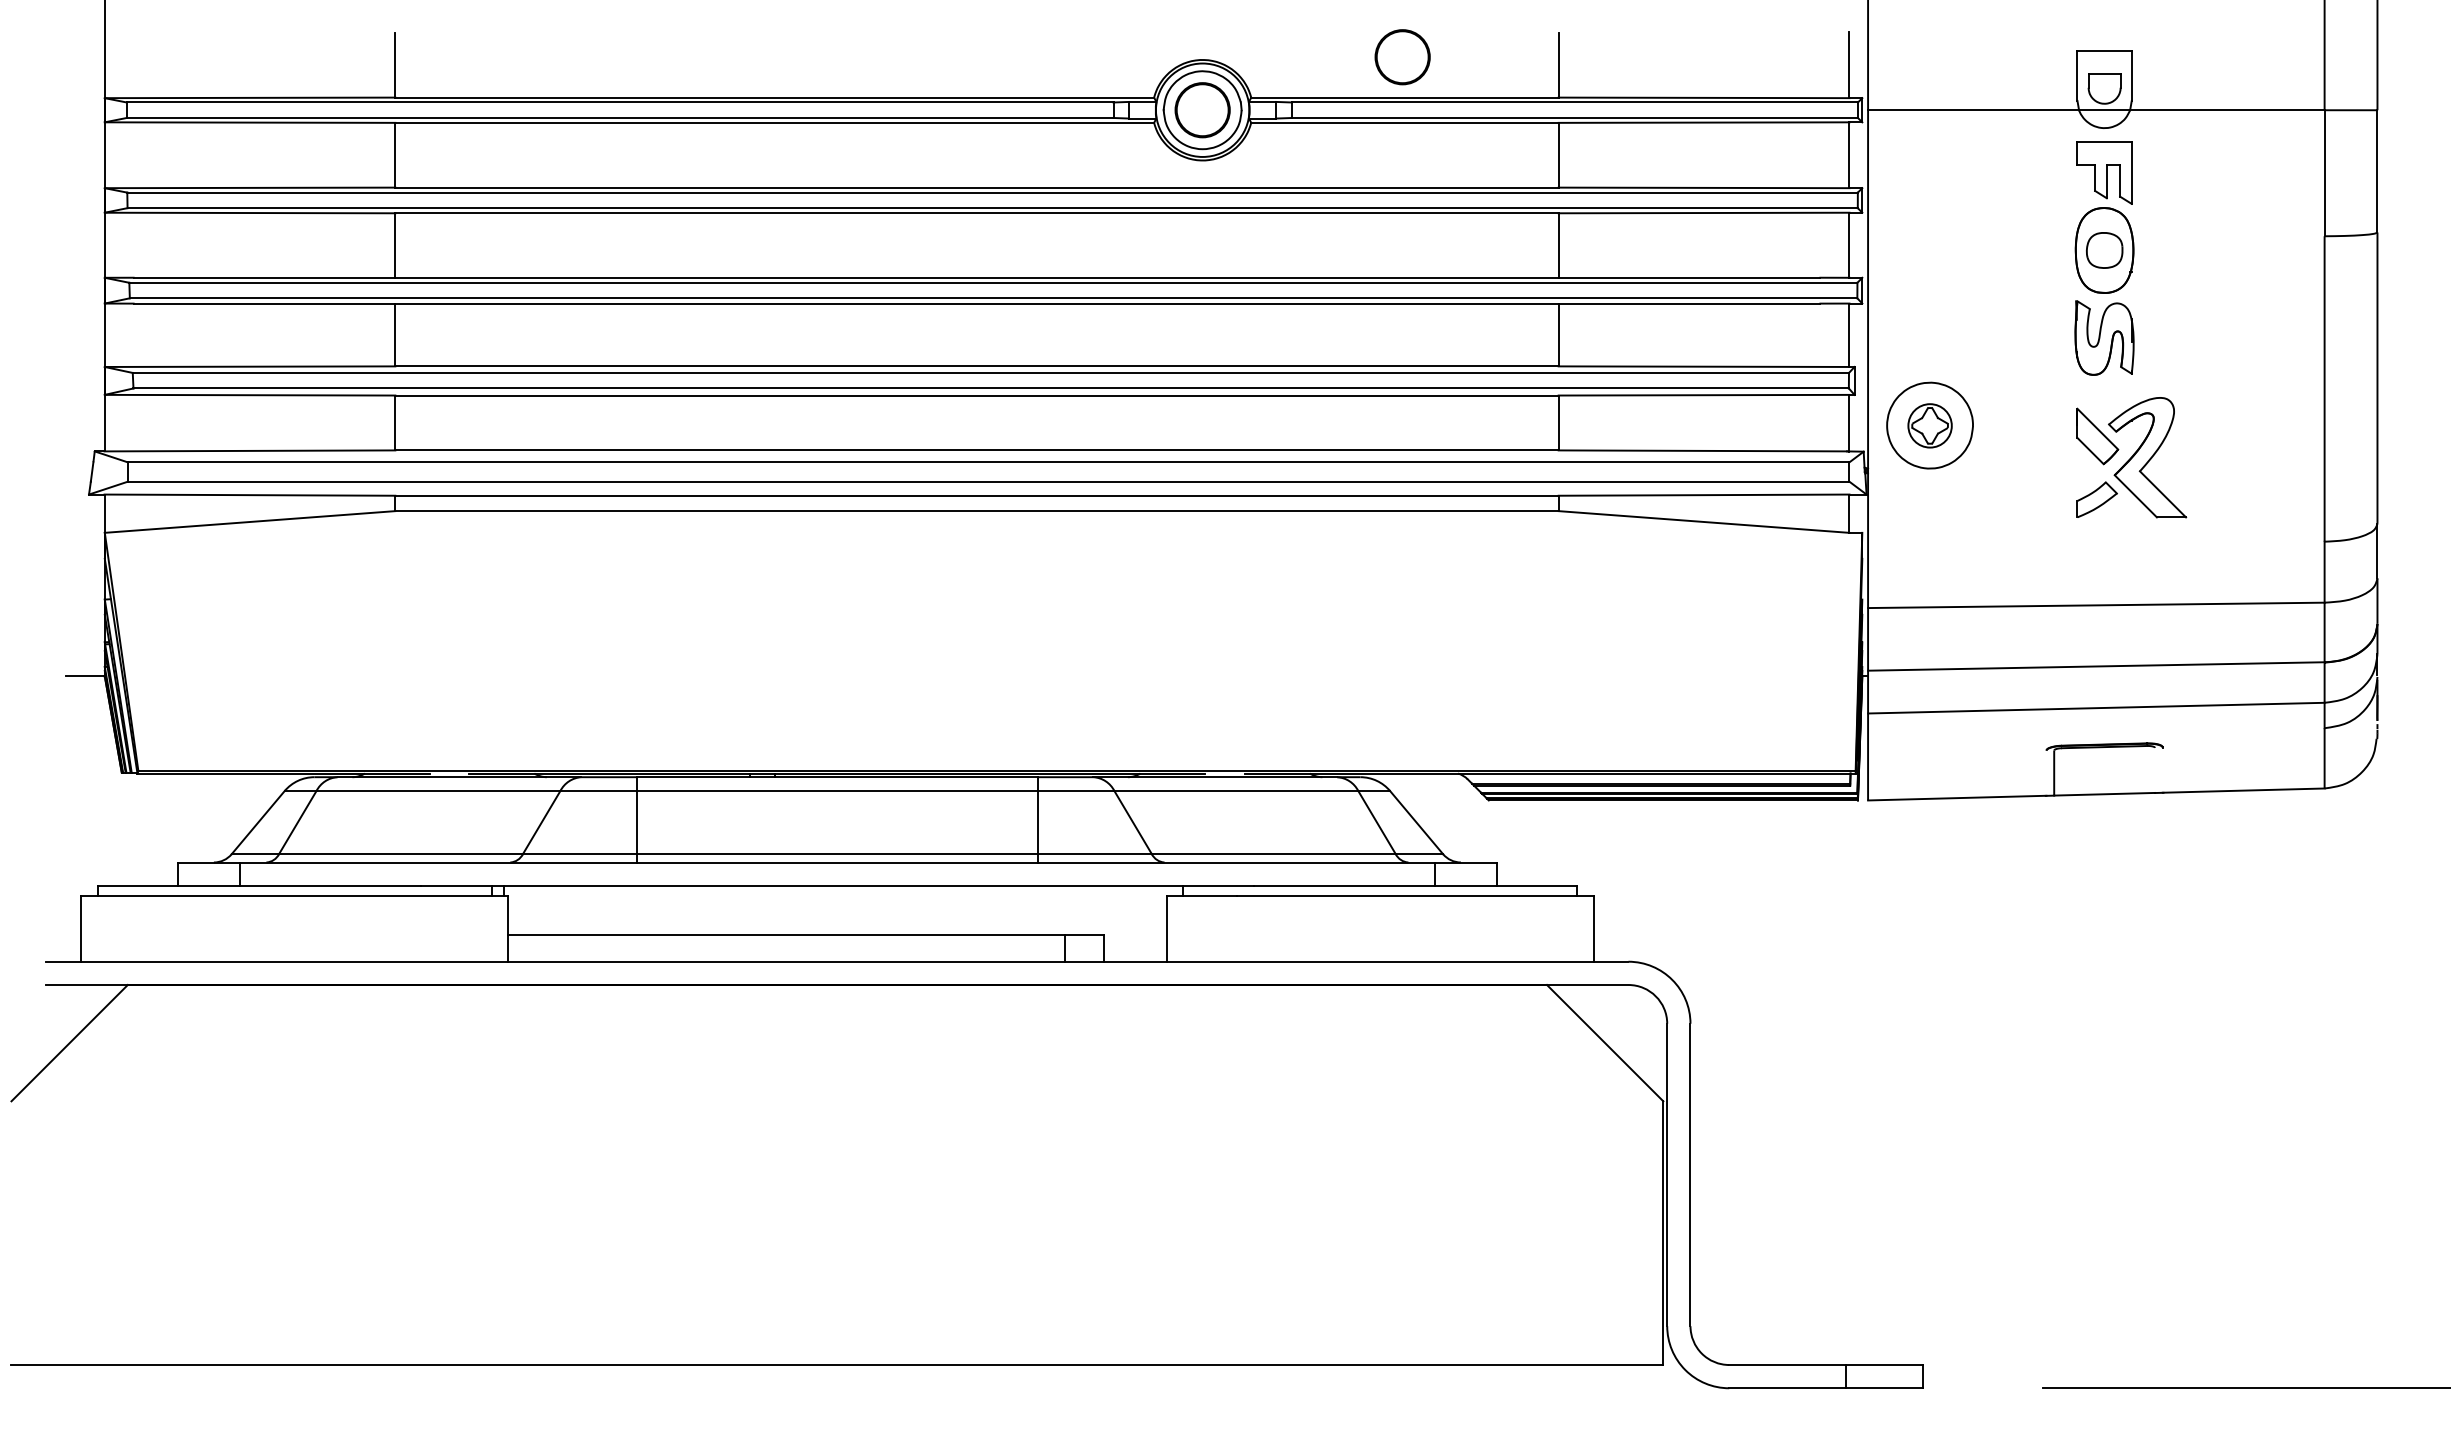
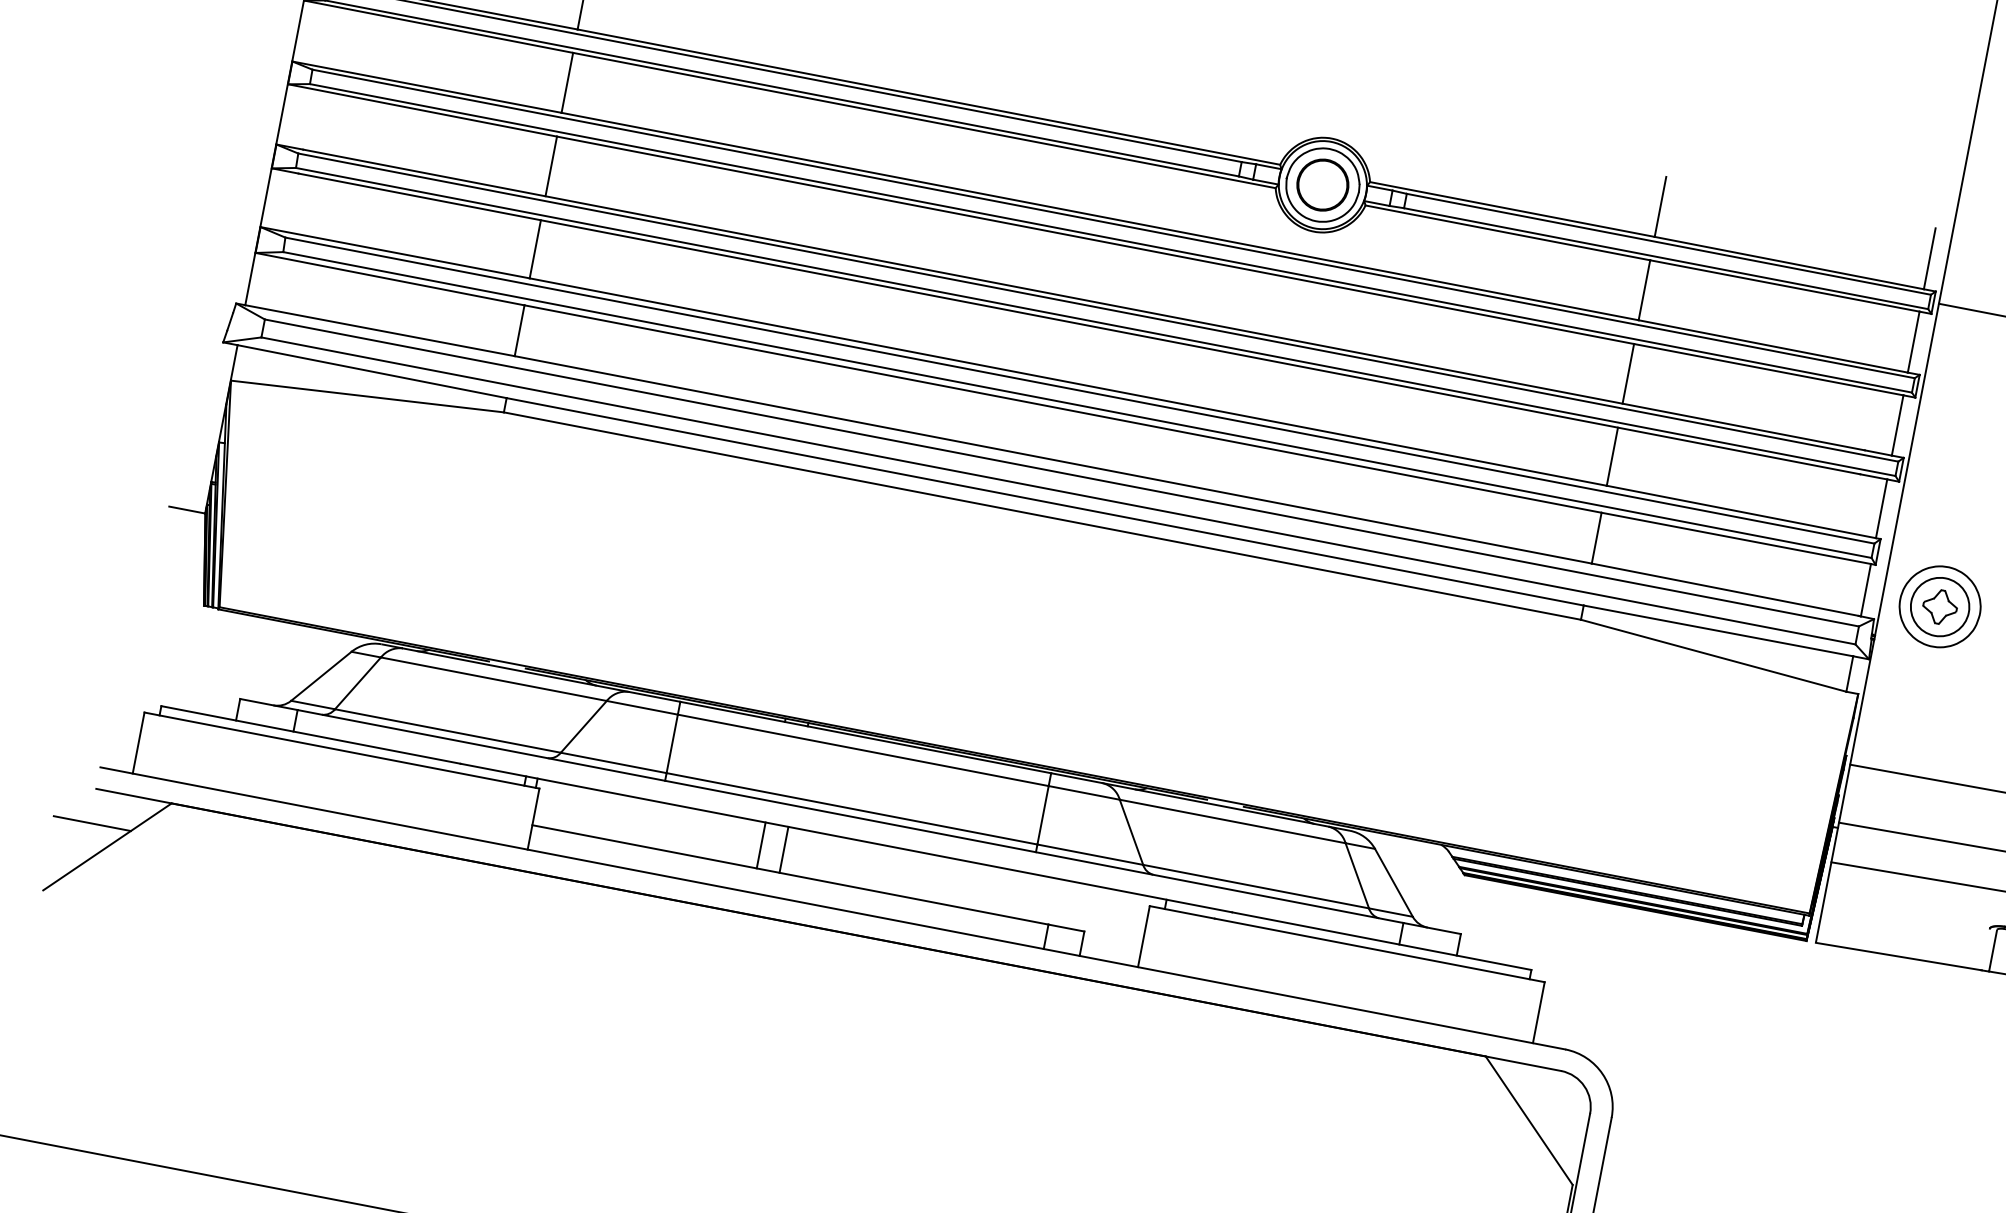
circle: (1402, 57) -> (1517, 171), removed
circle: (1930, 425) -> (1940, 606), size x1.43
line: (750, 910) -> (761, 845), added
line: (774, 910) -> (783, 849), added
line: (48, 1021) -> (91, 823), added

